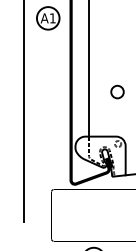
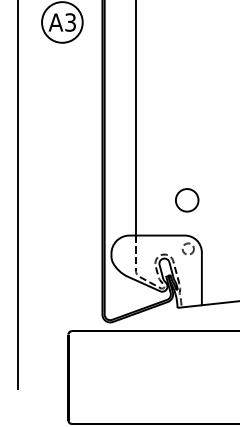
text: (52, 18) -> (70, 22), A1 -> A3
circle: (117, 91) -> (187, 199), moved

